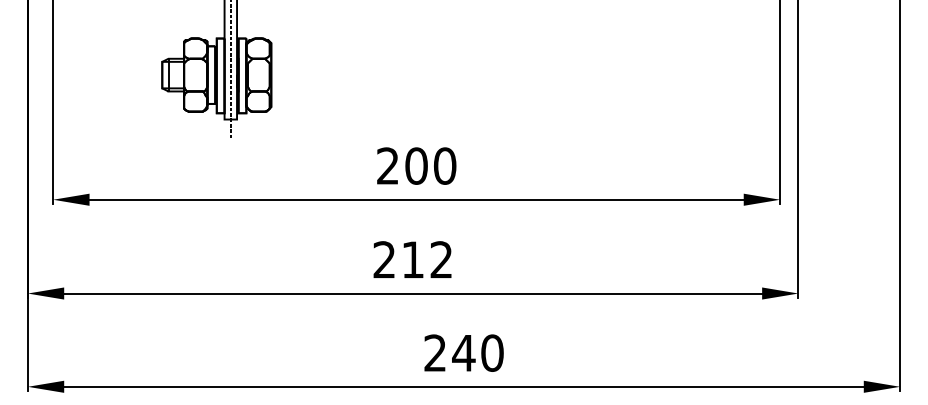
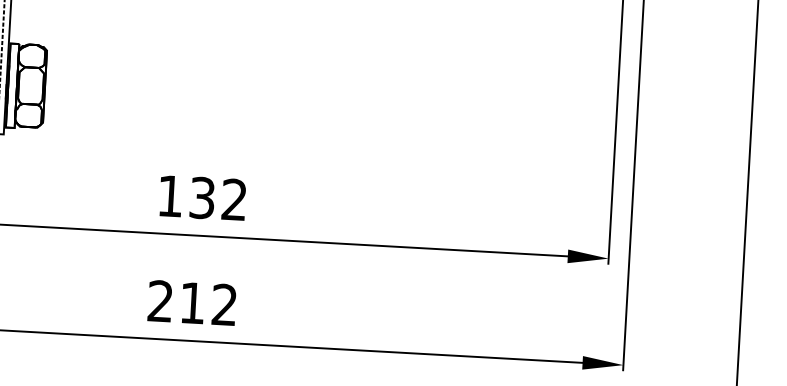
text: (416, 165) -> (202, 197), 200 -> 132

